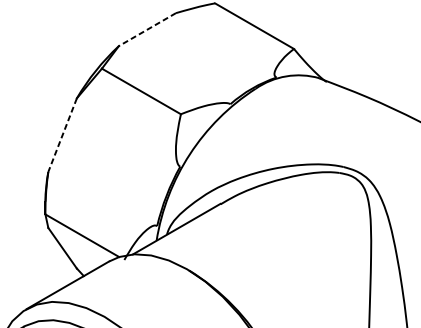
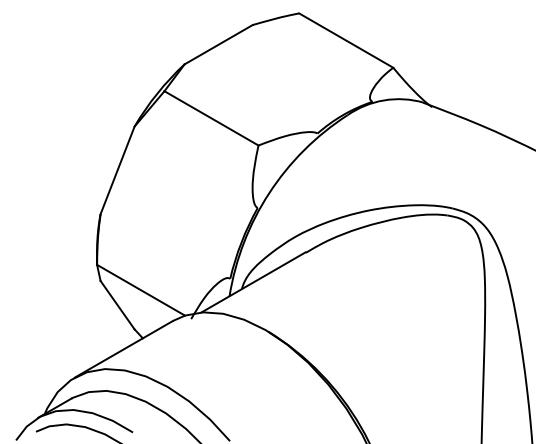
line: (147, 29) -> (218, 44), dashed -> solid
line: (62, 135) -> (117, 170), dashed -> solid

